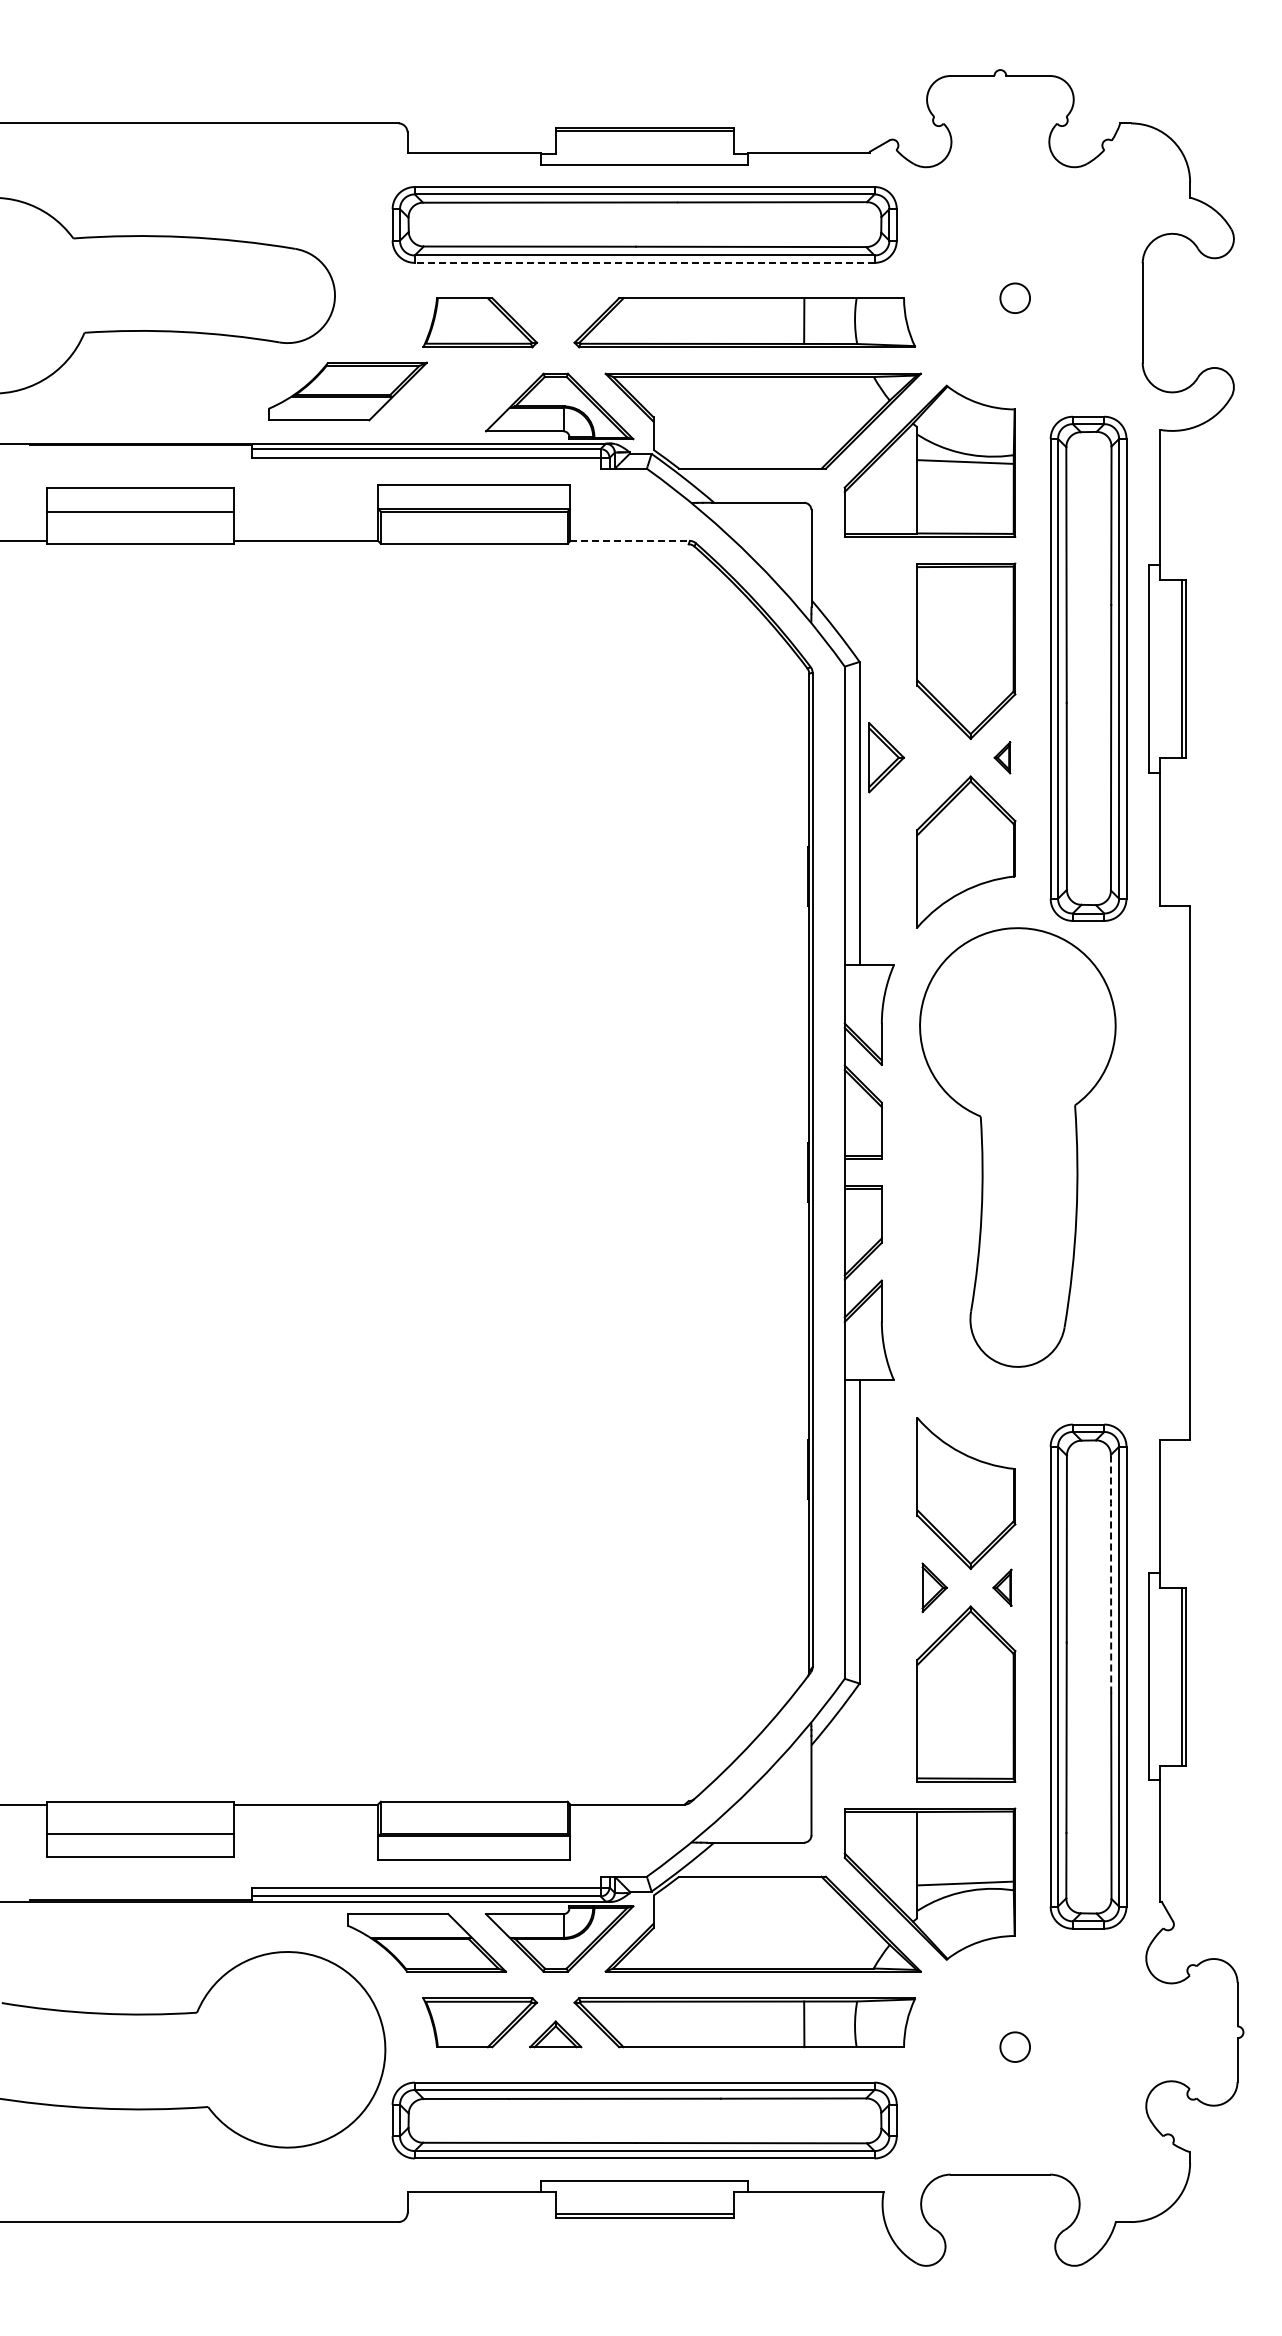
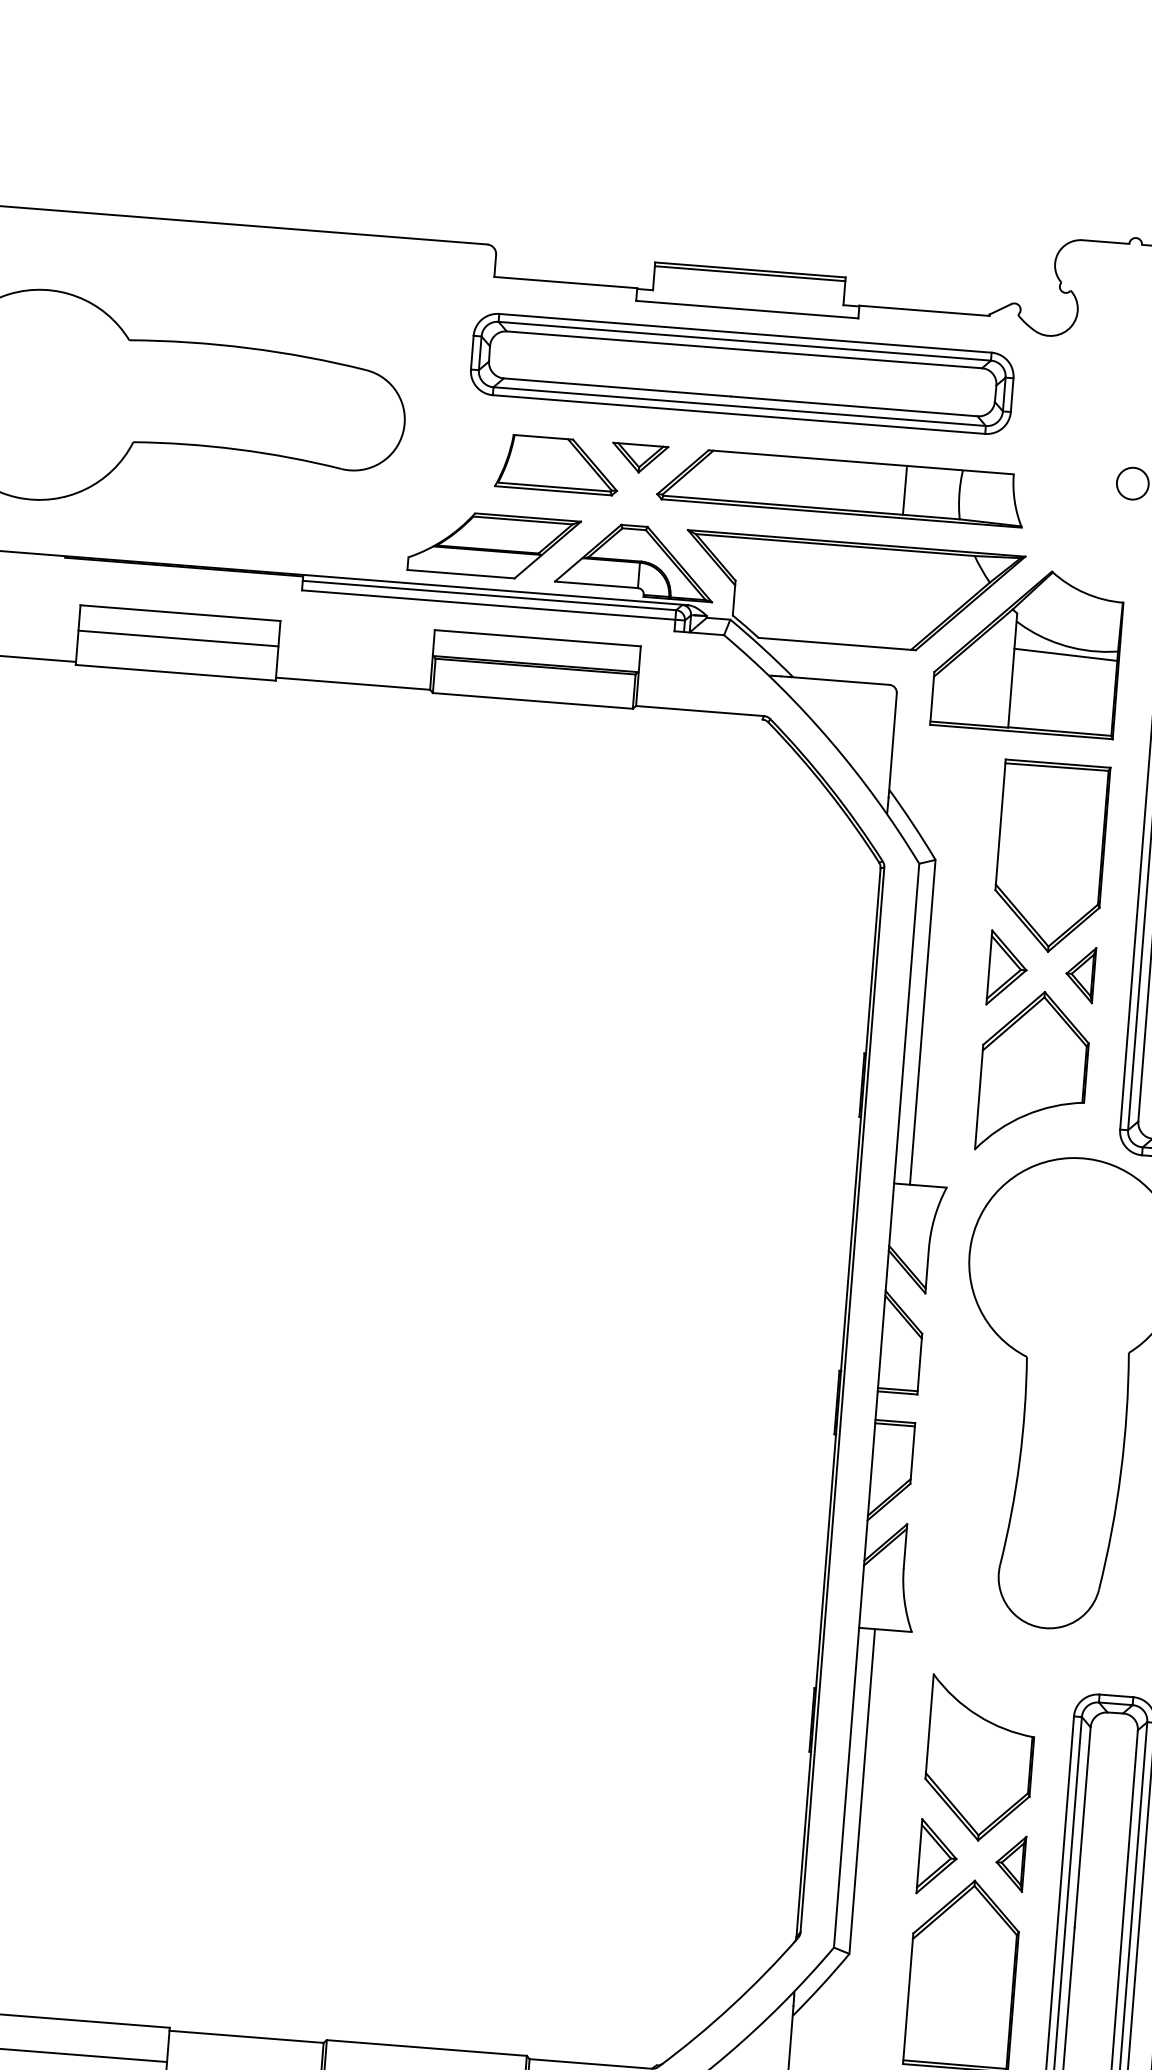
line: (644, 262) -> (738, 414), dashed -> solid
part: (555, 311) -> (639, 459), added
part: (347, 391) -> (493, 545), moved
line: (630, 540) -> (700, 710), dashed -> solid
part: (886, 757) -> (1007, 968), moved
part: (1002, 757) -> (1080, 974), size x1.67
line: (1111, 1572) -> (1128, 1856), dashed -> solid
part: (934, 1587) -> (937, 1857), size x1.43
part: (1002, 1587) -> (1010, 1863), size x1.43

